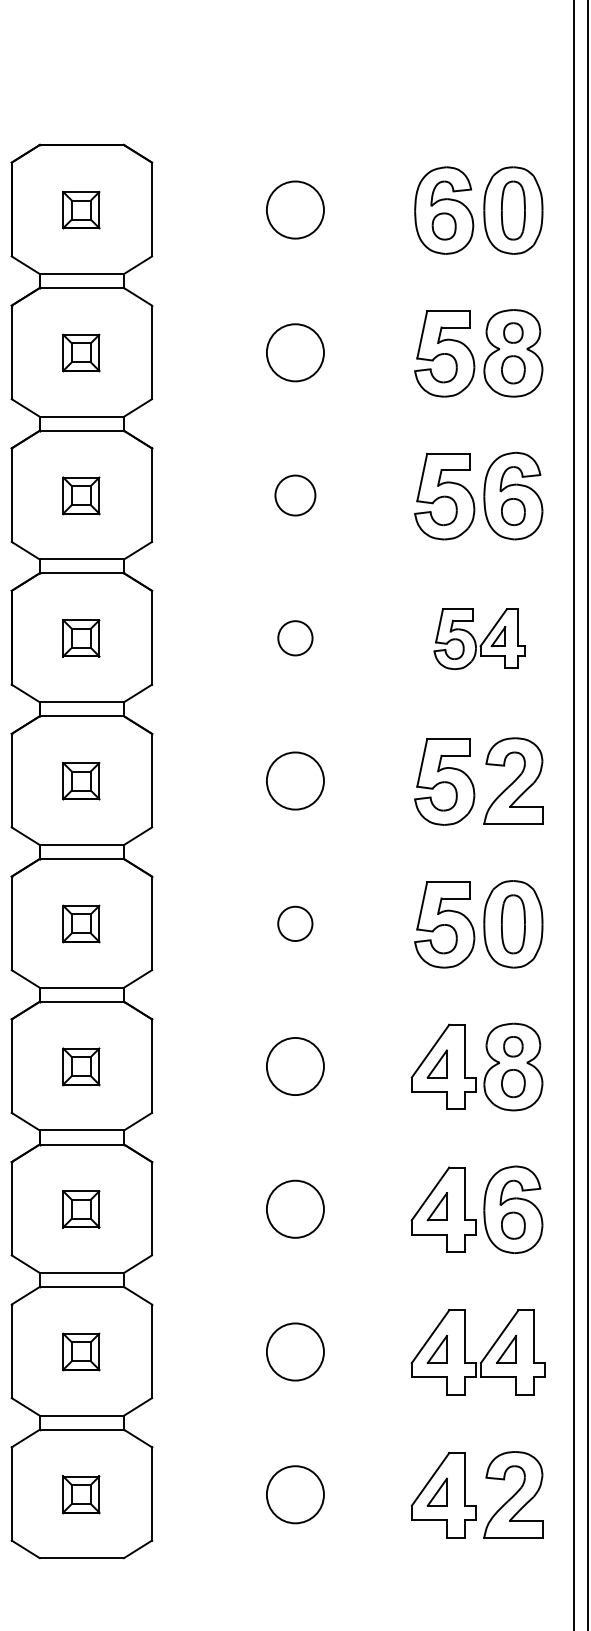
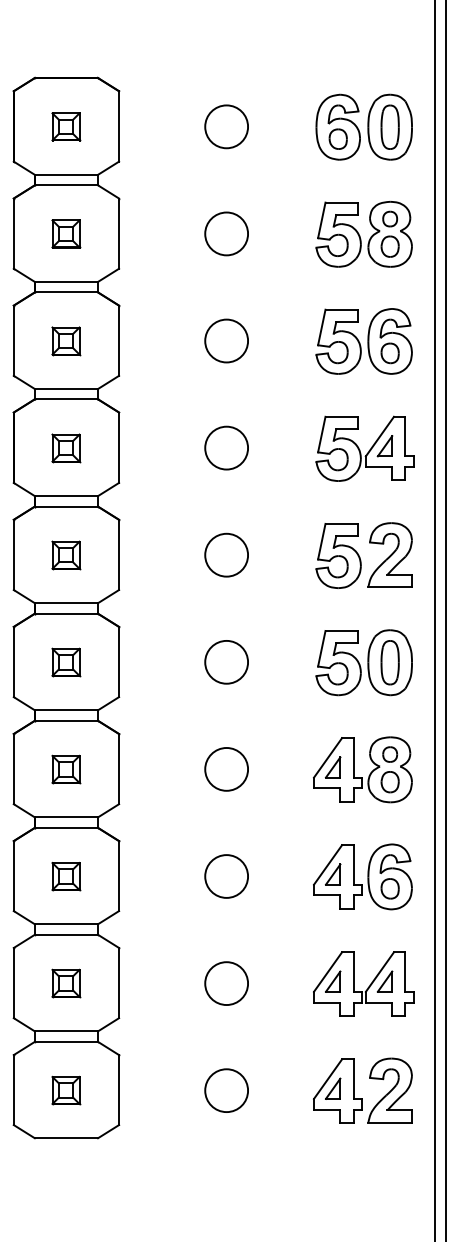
circle: (295, 494) -> (226, 340), size x1.43
circle: (295, 637) -> (226, 447), size x1.67
part: (479, 638) -> (364, 448), size x1.43
circle: (295, 924) -> (226, 662), size x1.67

